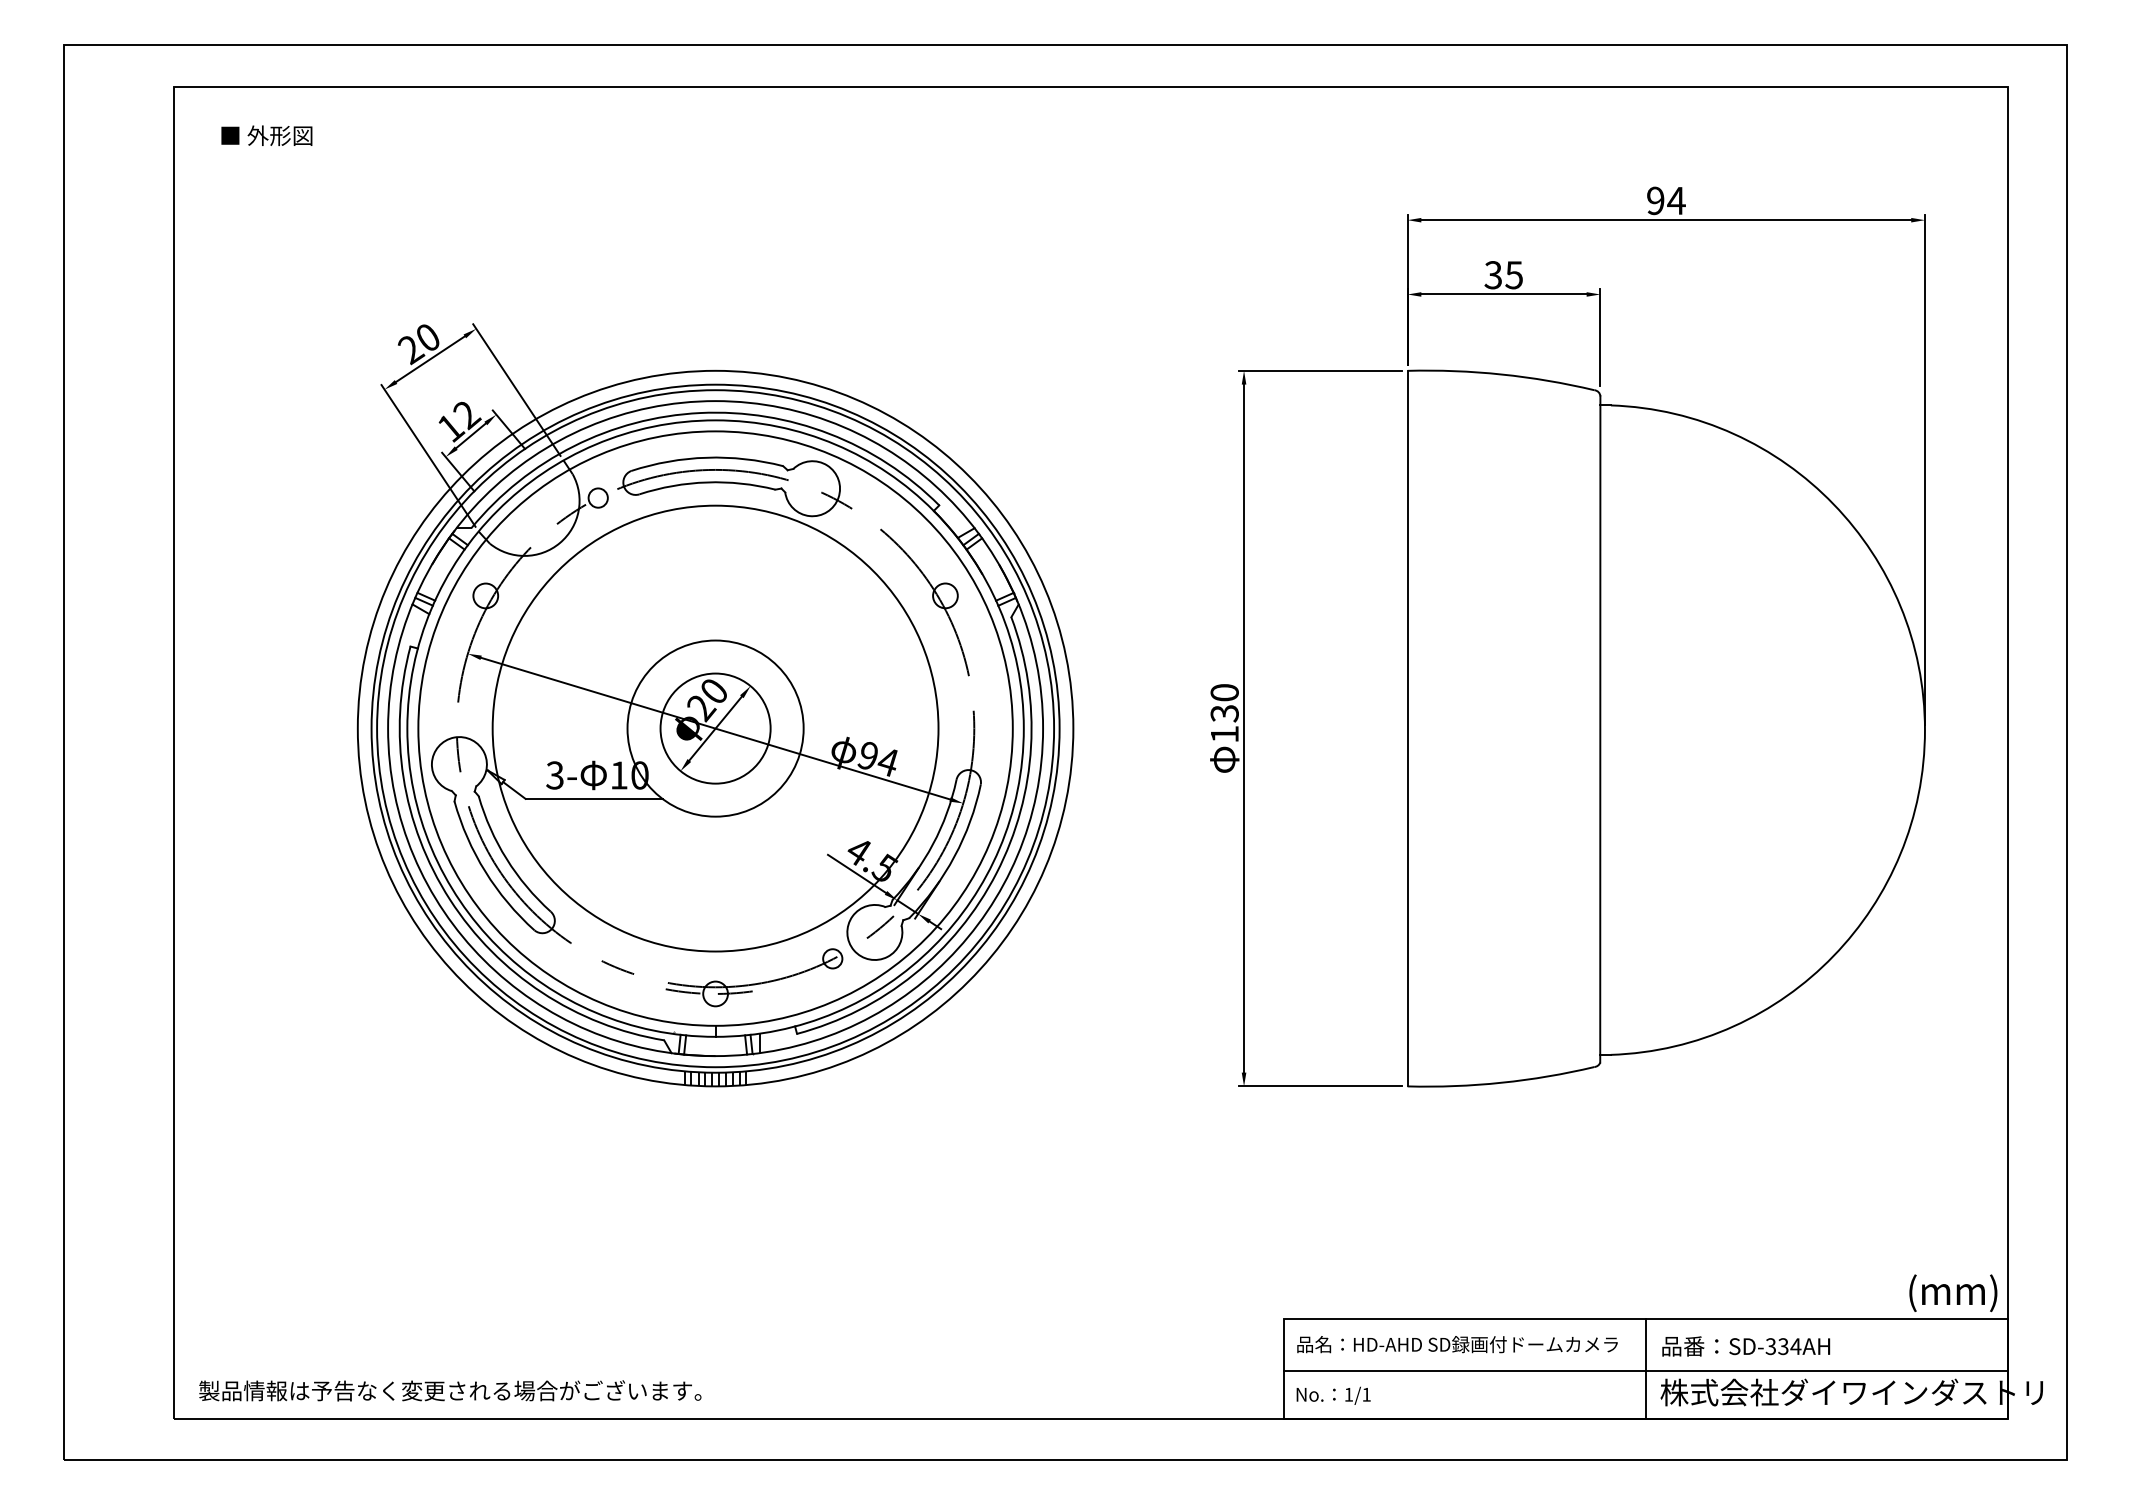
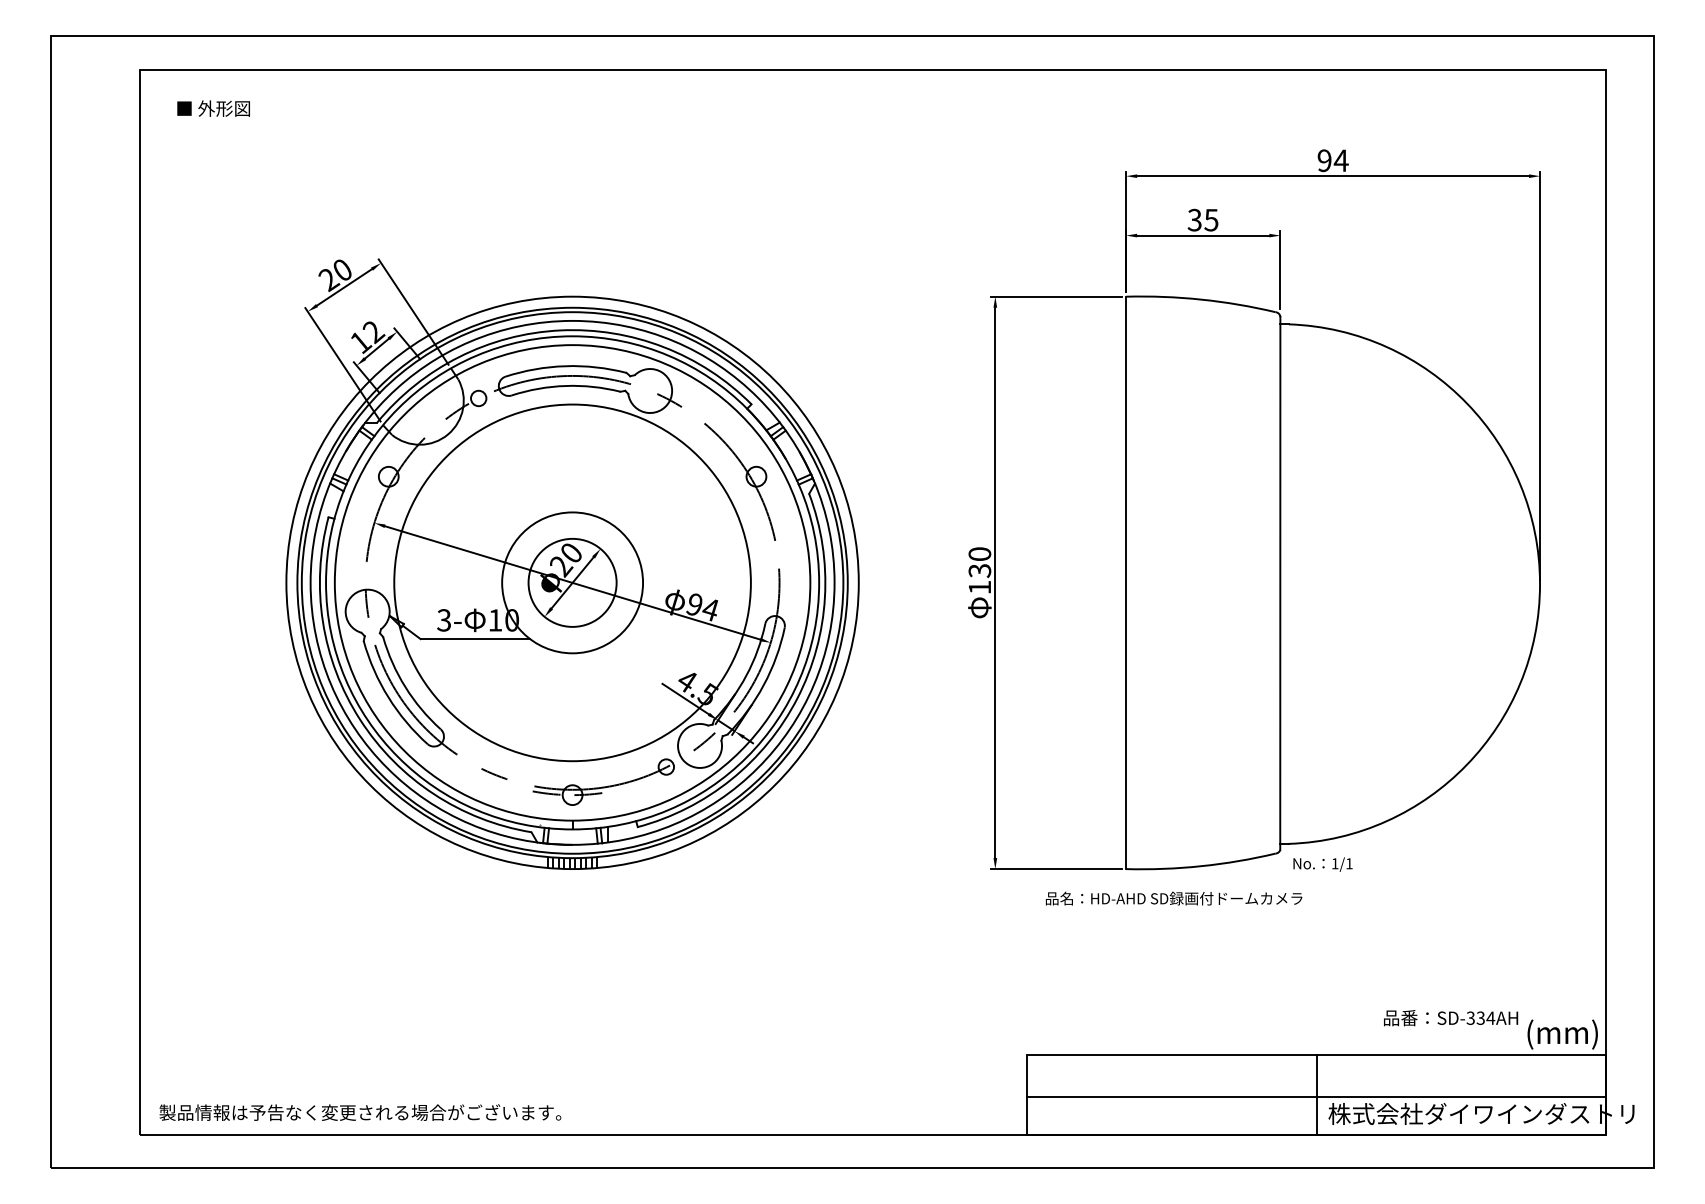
text: (1458, 1344) -> (1174, 898), moved
text: (1746, 1346) -> (1451, 1018), moved
text: (1333, 1395) -> (1322, 864), moved

